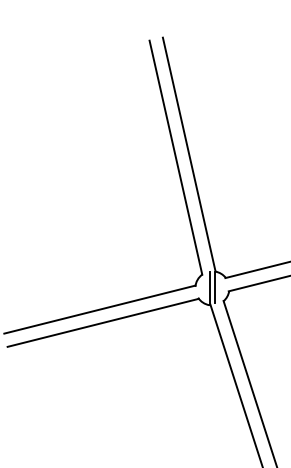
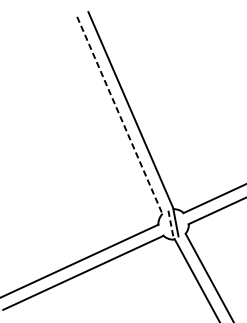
line: (175, 157) -> (119, 115), solid -> dashed
line: (209, 289) -> (171, 225), solid -> dashed

